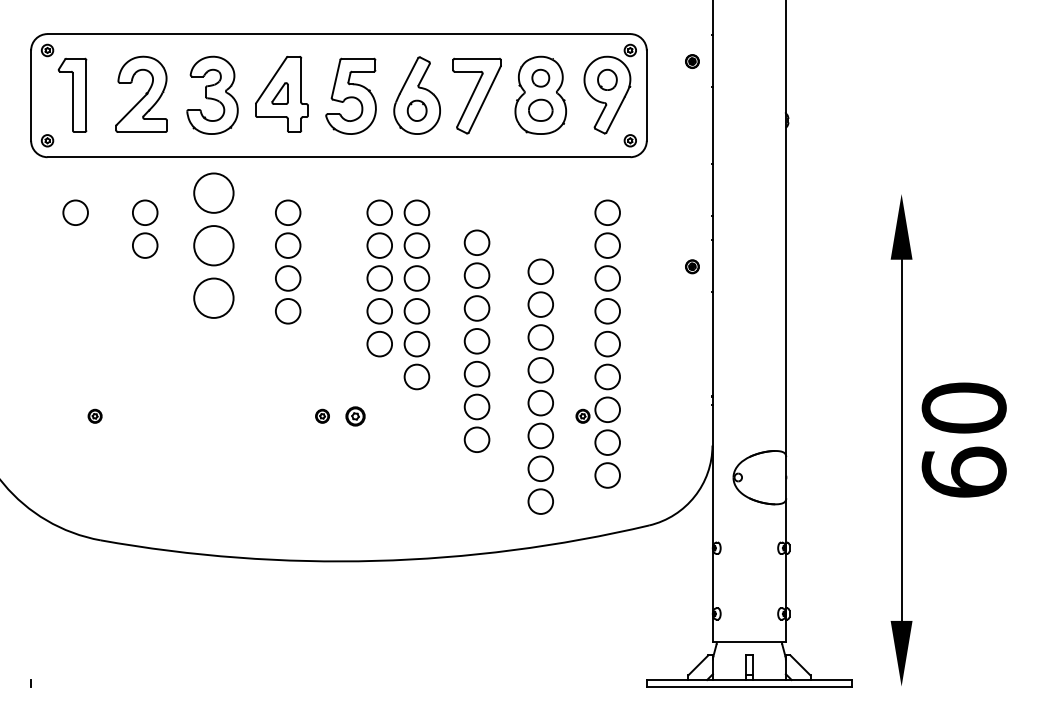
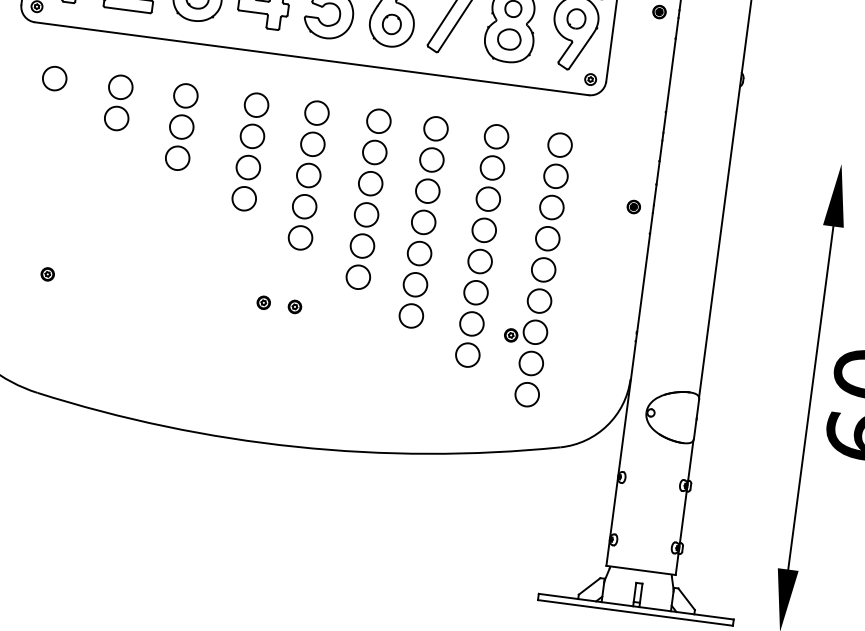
part: (213, 245) -> (181, 126), size x0.62
part: (379, 278) -> (308, 175), moved
part: (476, 340) -> (423, 221), moved
part: (540, 386) -> (481, 245), moved
part: (354, 415) -> (294, 306), size x0.71

